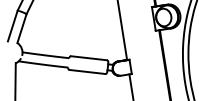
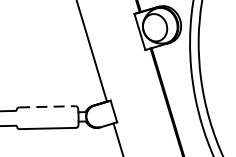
line: (89, 58) -> (48, 107), solid -> dashed

